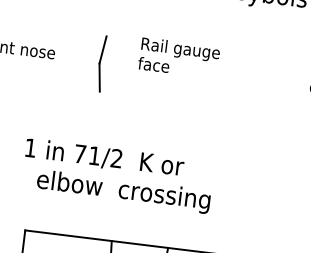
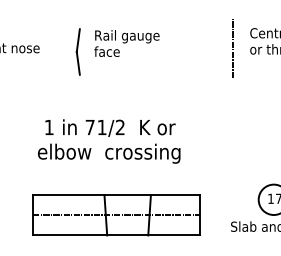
text: (178, 57) -> (126, 43), moved
line: (290, 81) -> (233, 47), added
text: (104, 157) -> (110, 127), moved

